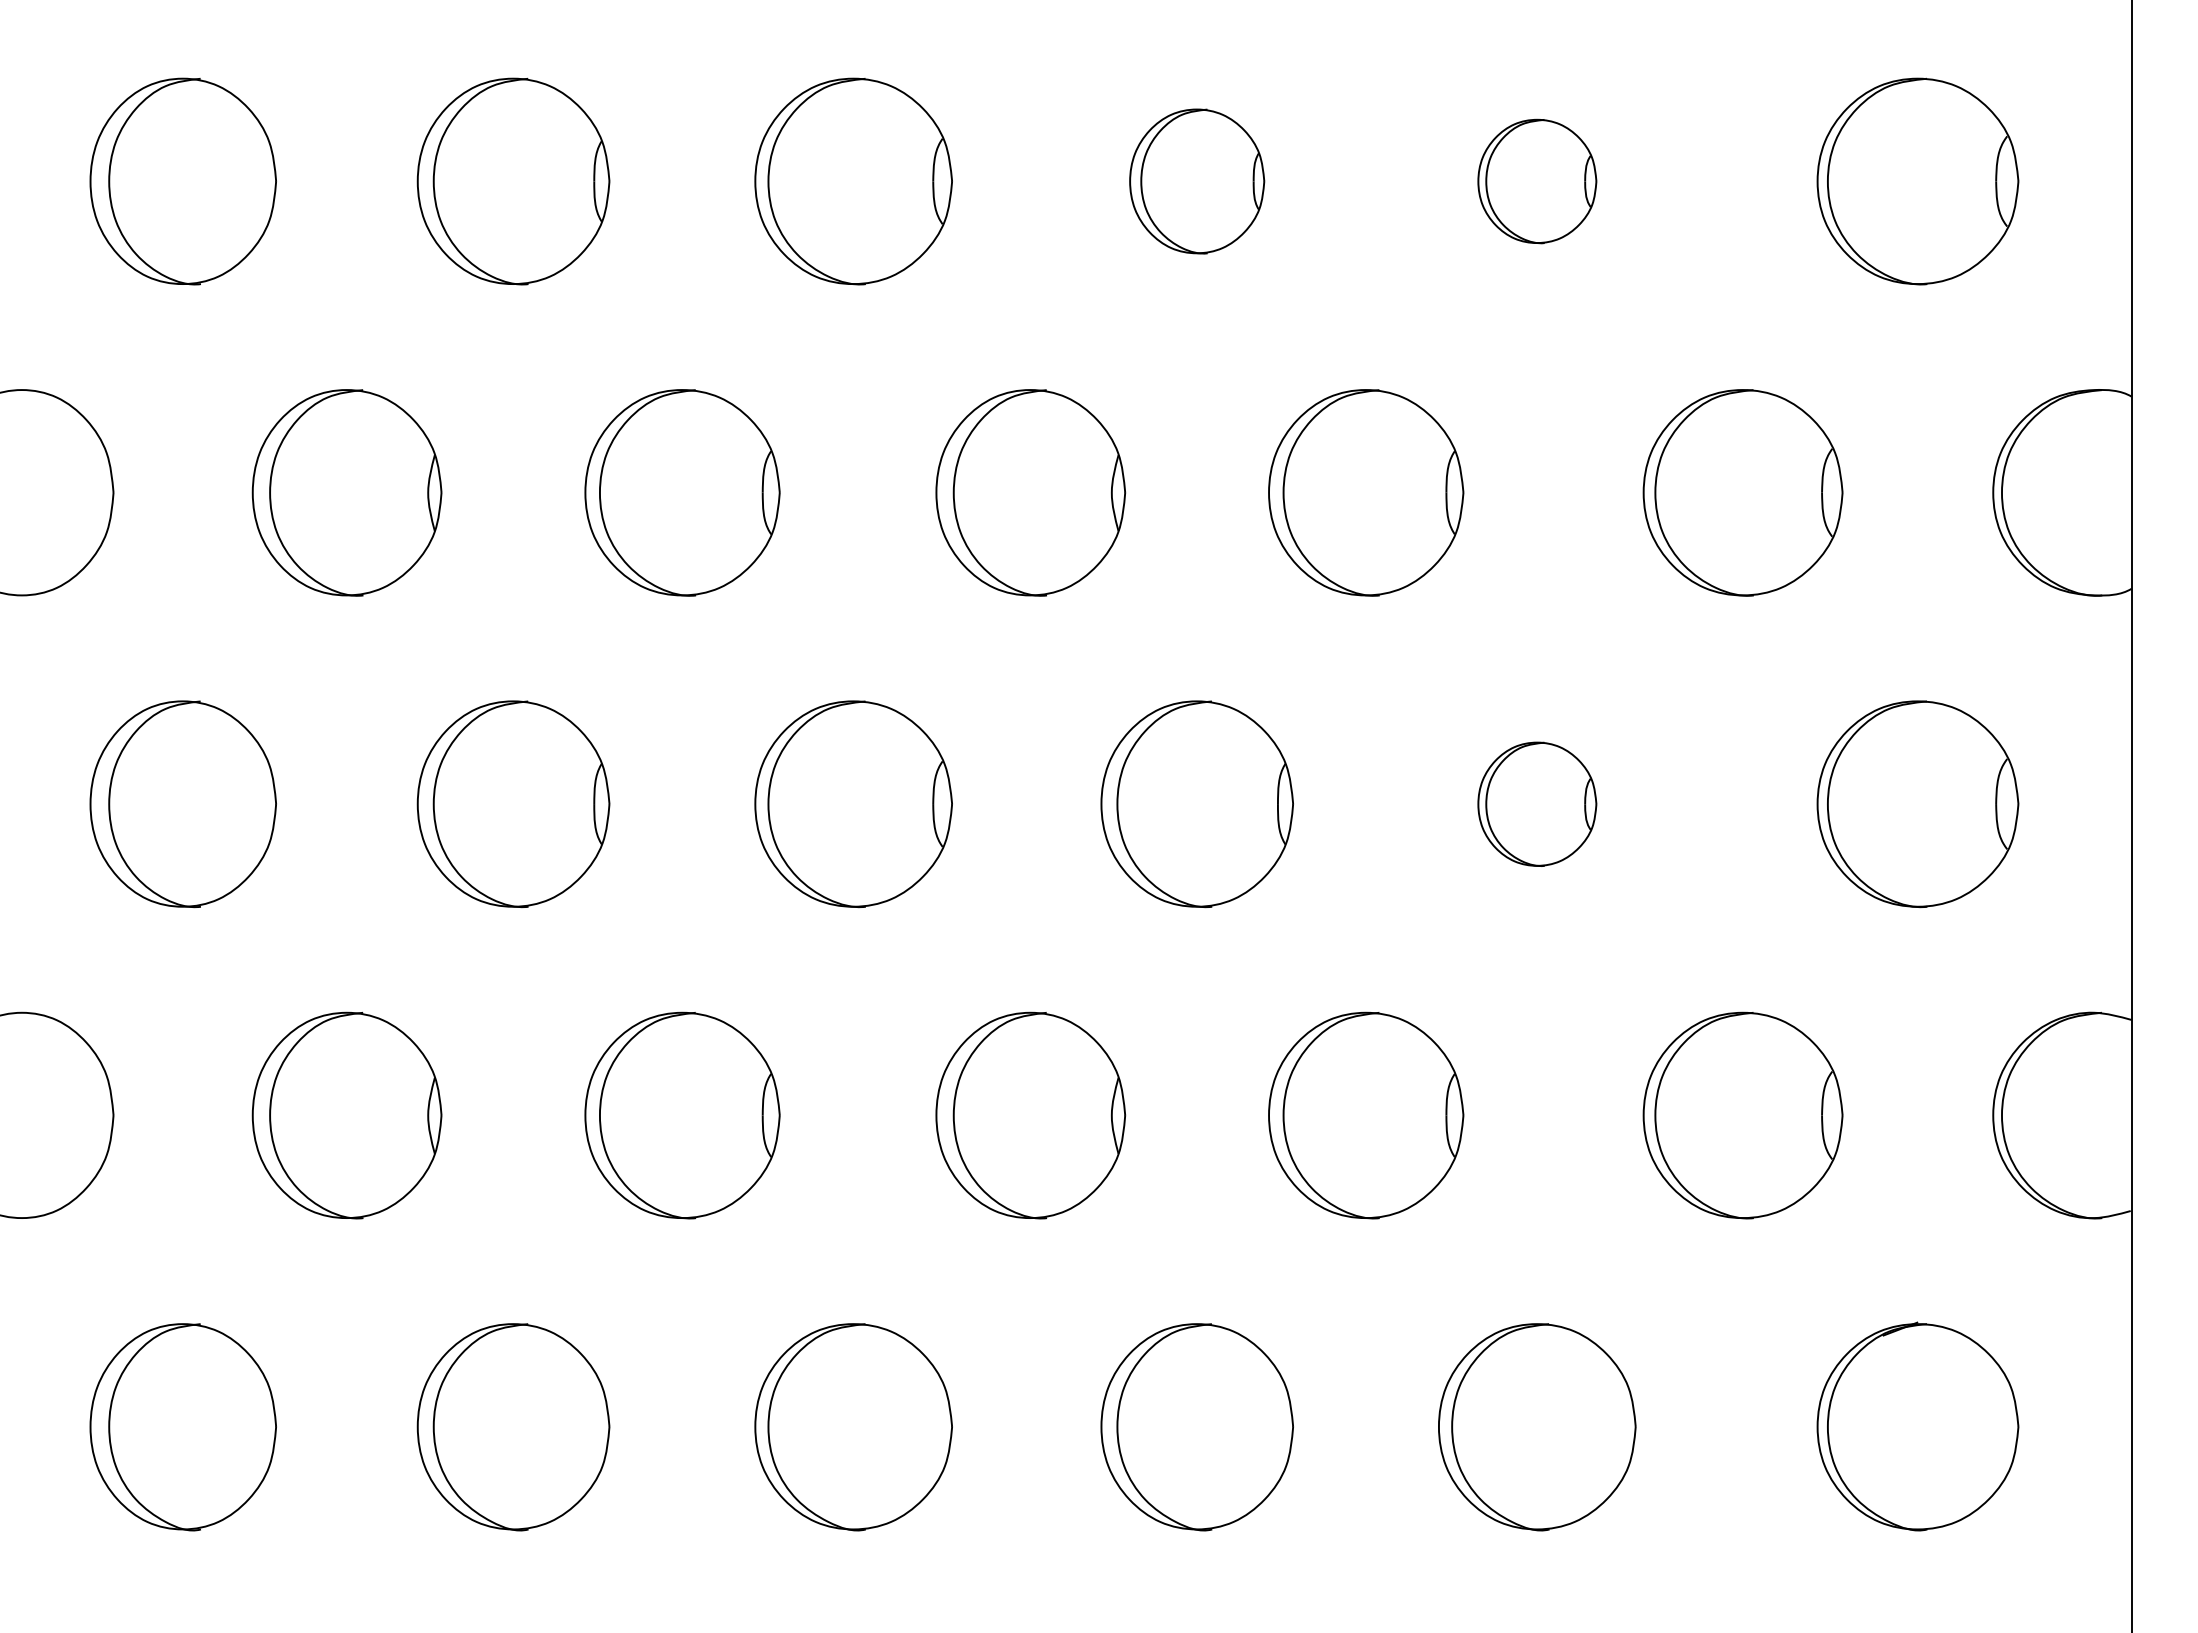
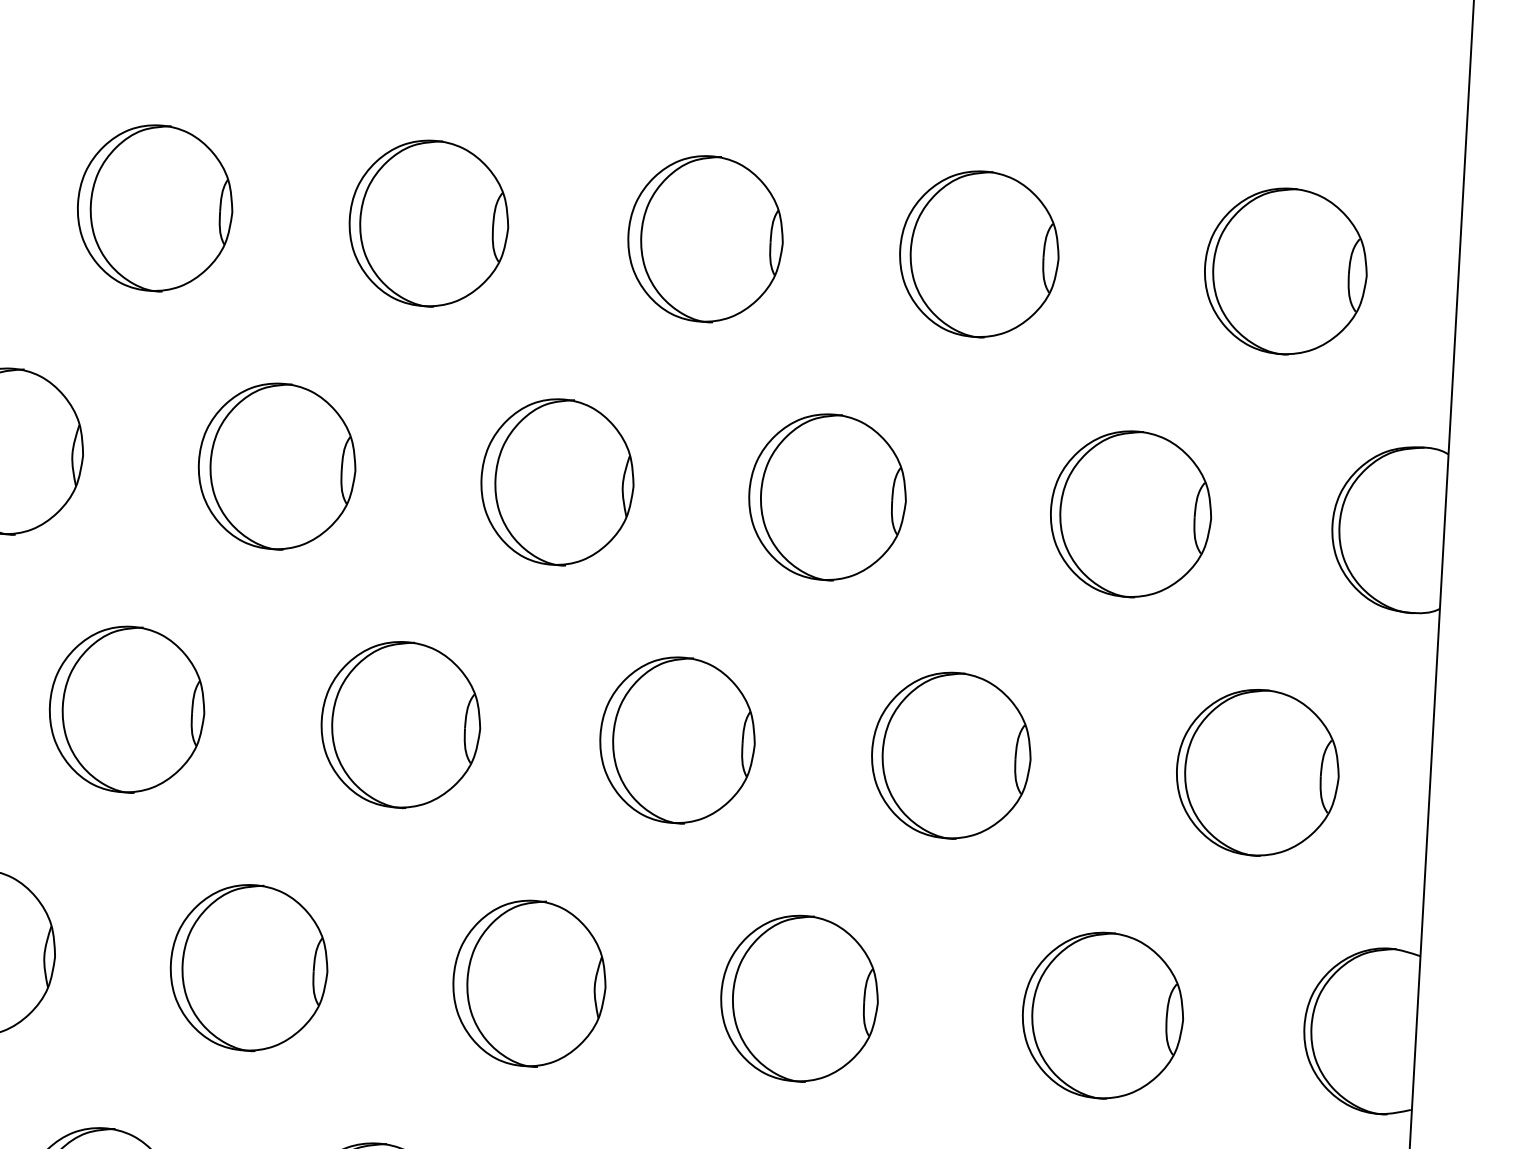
part: (1196, 181) -> (705, 238), size x1.43
part: (1537, 181) -> (979, 254), size x1.67
part: (1537, 804) -> (951, 755), size x1.67

